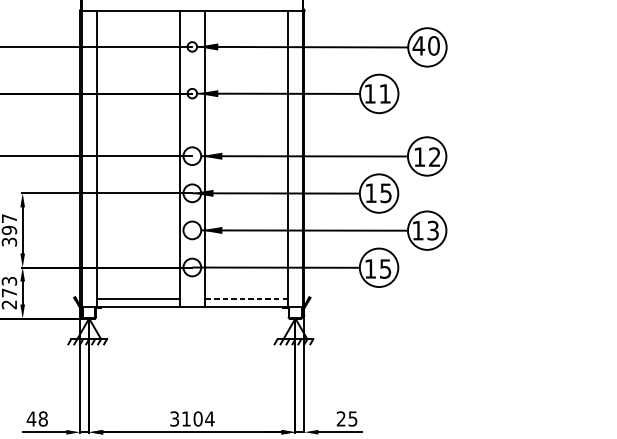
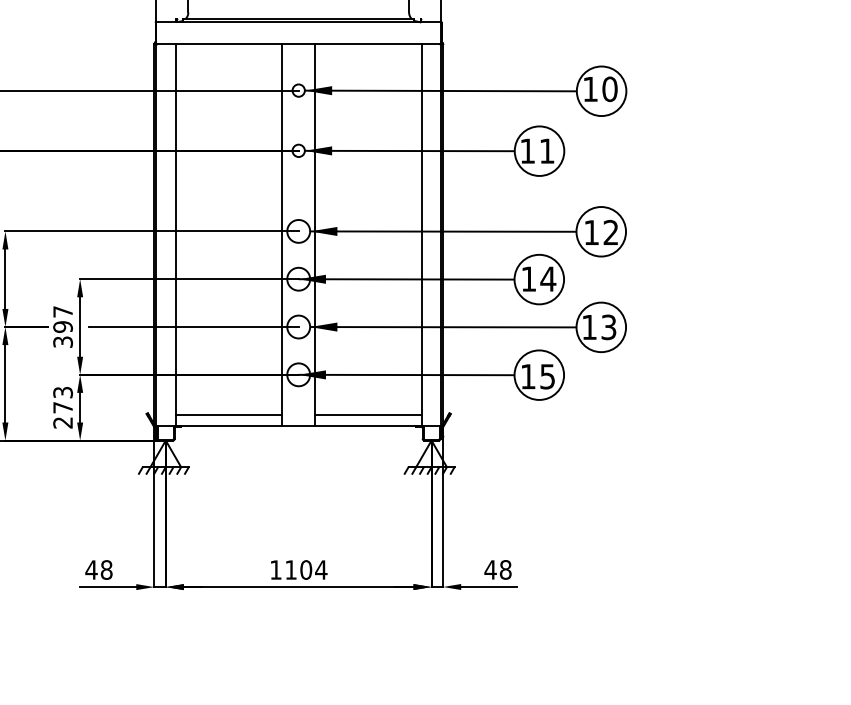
text: (418, 46) -> (590, 89), 40 -> 10
text: (386, 192) -> (548, 278), 15 -> 14
line: (110, 230) -> (193, 327), added
fill: (202, 267) -> (311, 374), added
line: (246, 299) -> (368, 415), dashed -> solid
text: (174, 418) -> (275, 569), 3104 -> 1104
text: (346, 418) -> (497, 569), 25 -> 48

